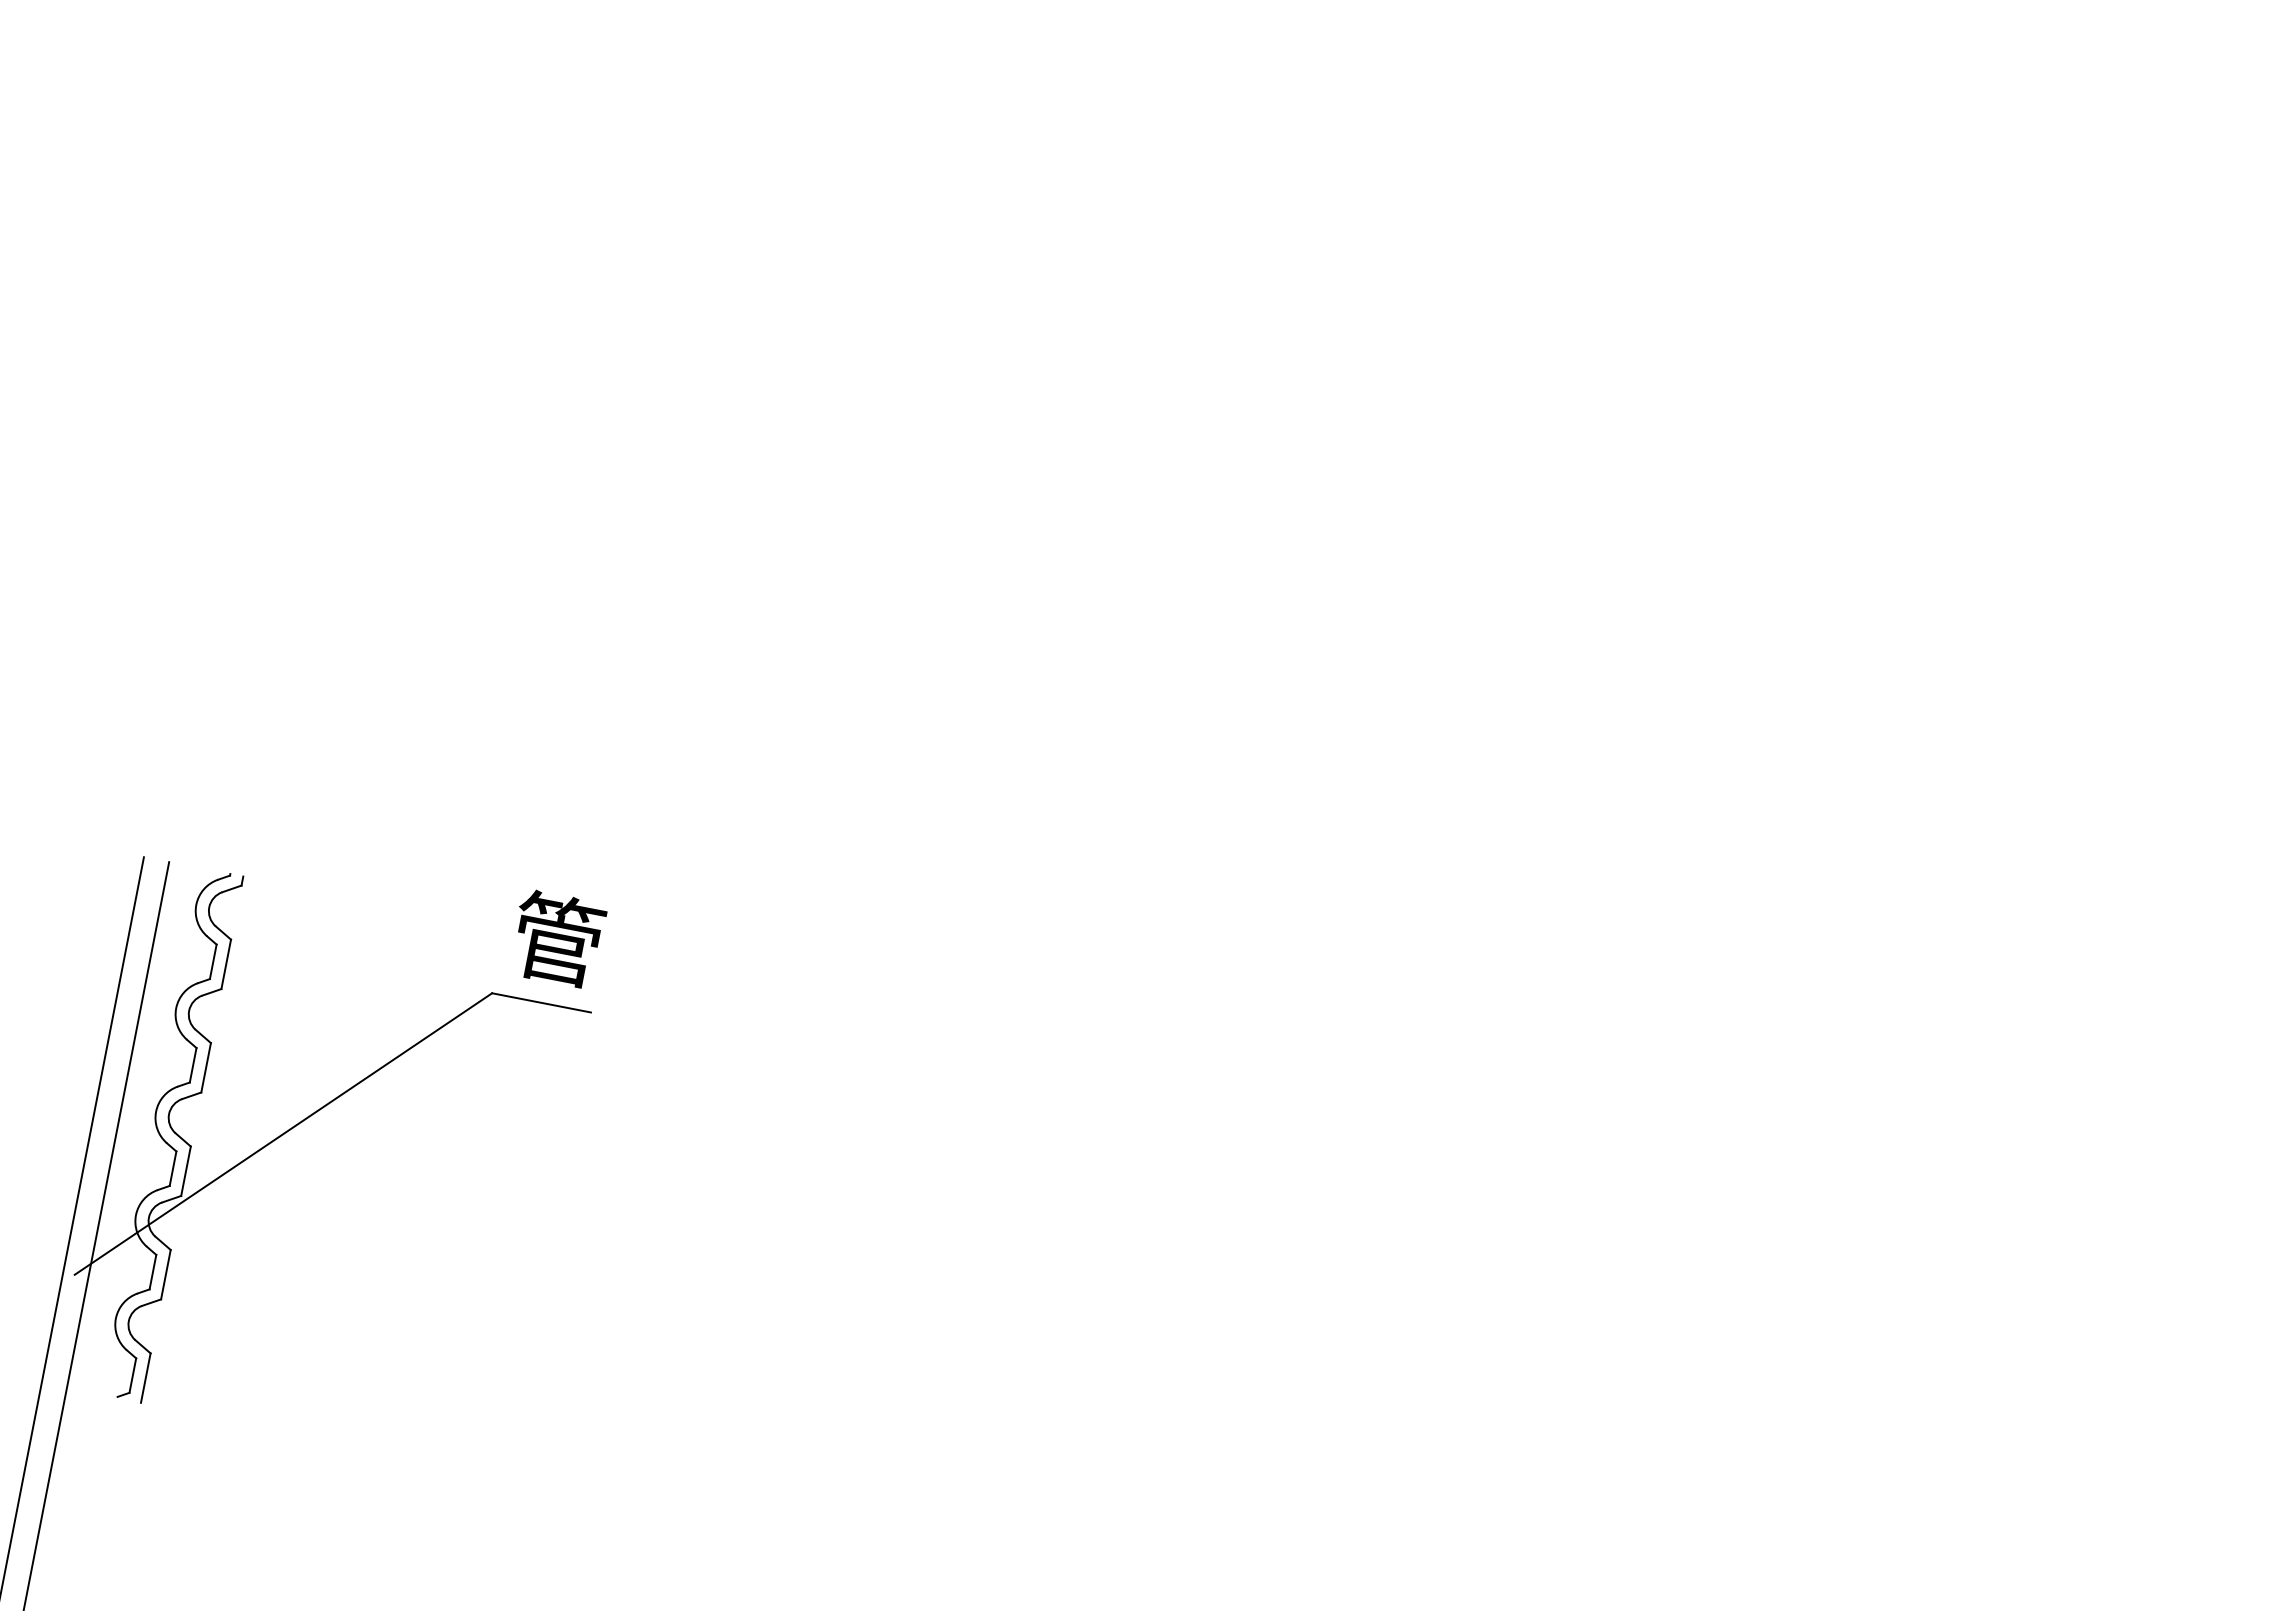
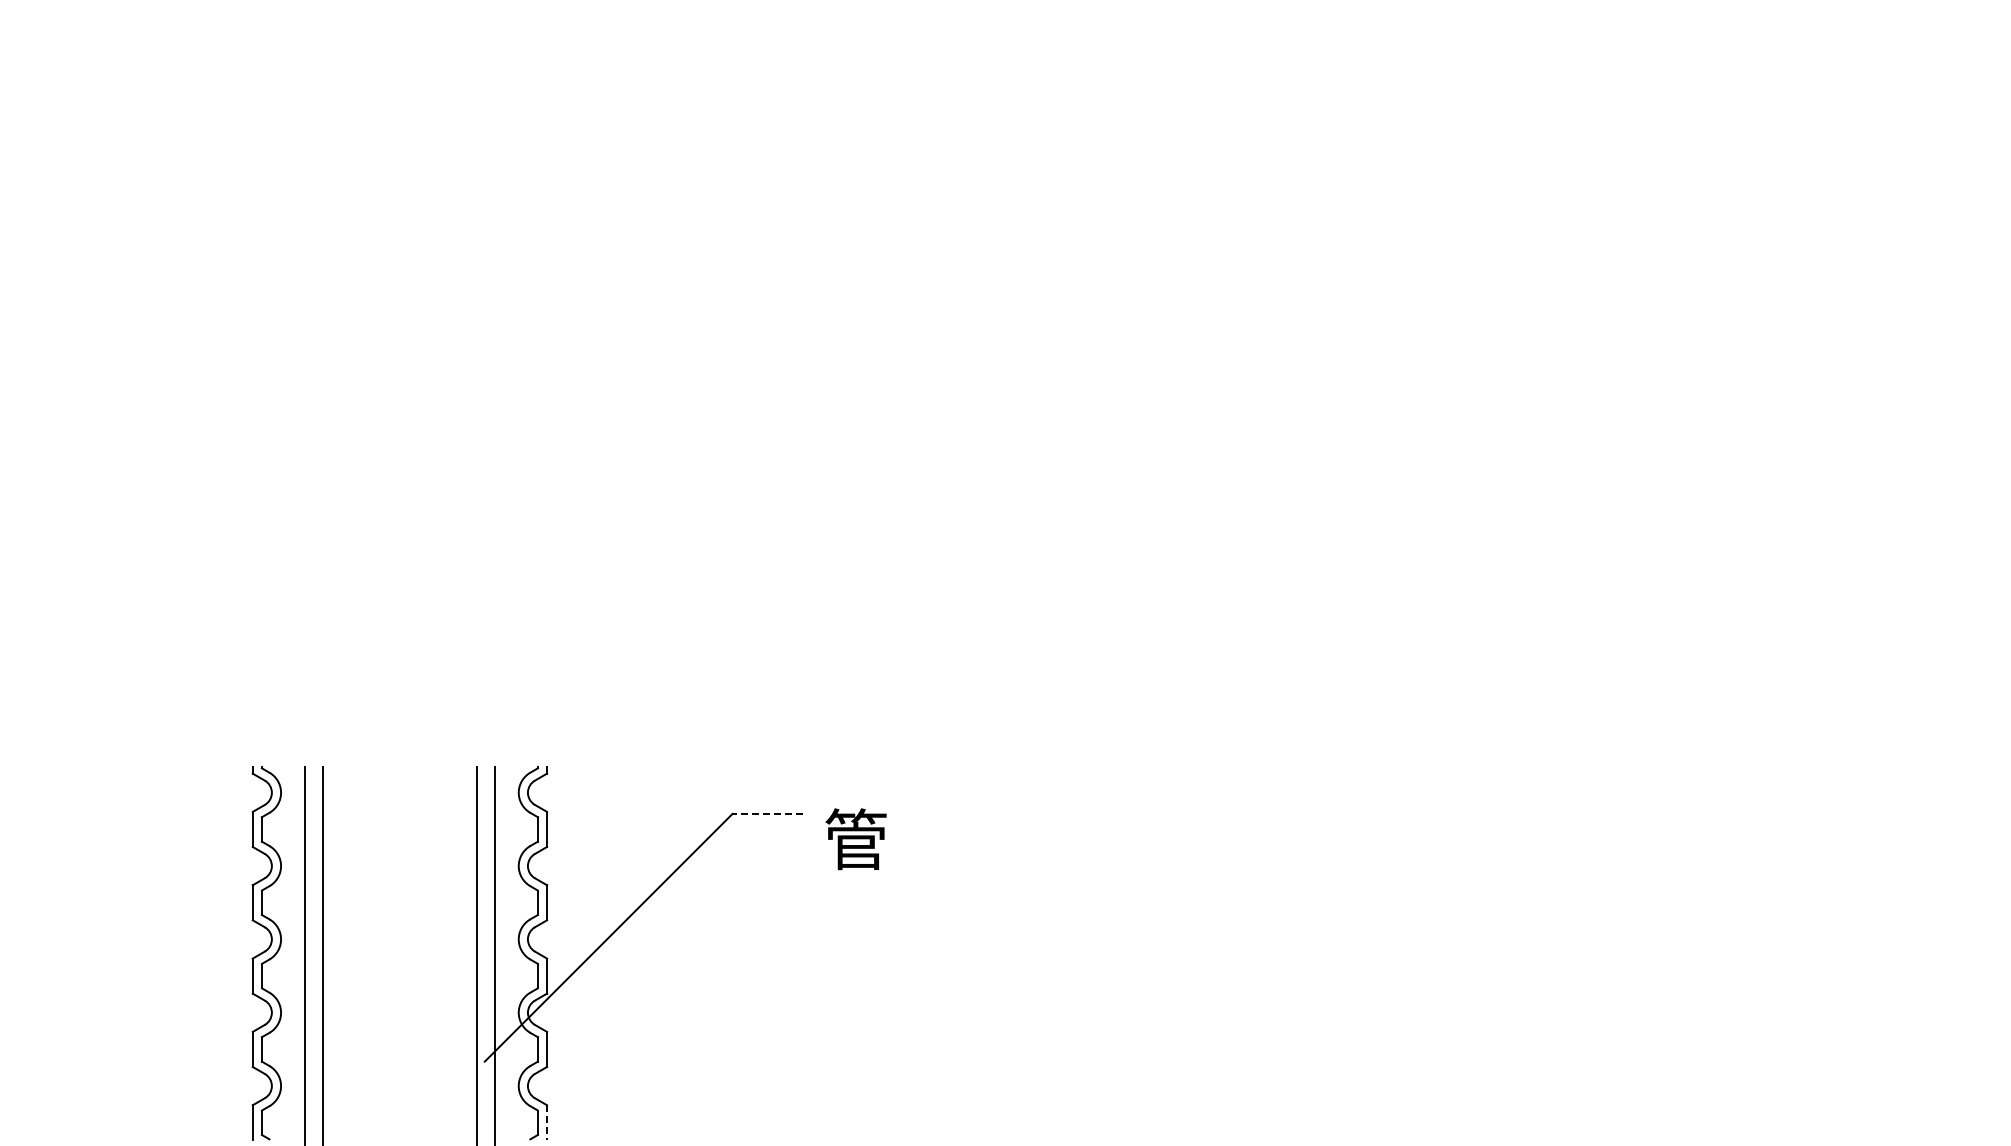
text: (556, 939) -> (855, 839), moved
line: (541, 1002) -> (767, 813), solid -> dashed
line: (146, 1377) -> (547, 1122), solid -> dashed

